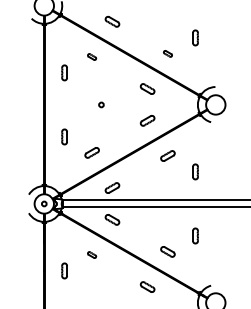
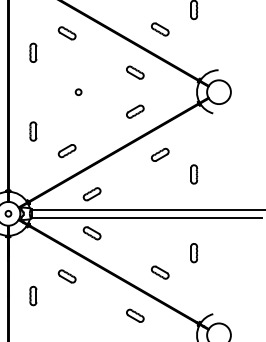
part: (167, 53) -> (159, 29), size x1.67
part: (91, 56) -> (66, 32), size x1.67
part: (91, 254) -> (66, 275), size x1.67

